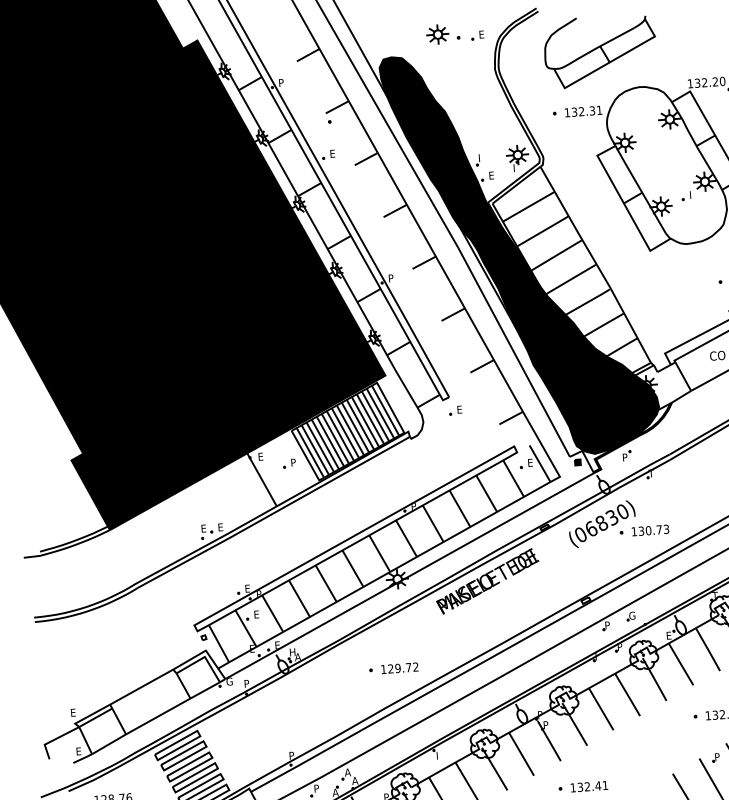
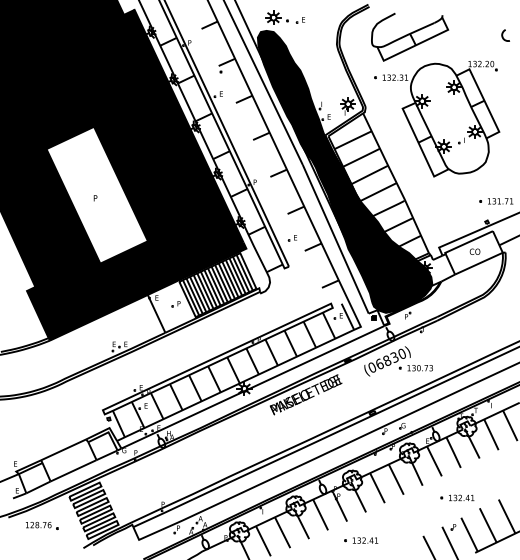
part: (453, 33) -> (284, 17), moved
fill: (162, 312) -> (96, 194), removed
part: (453, 411) -> (291, 238), moved
part: (393, 668) -> (237, 449), removed

